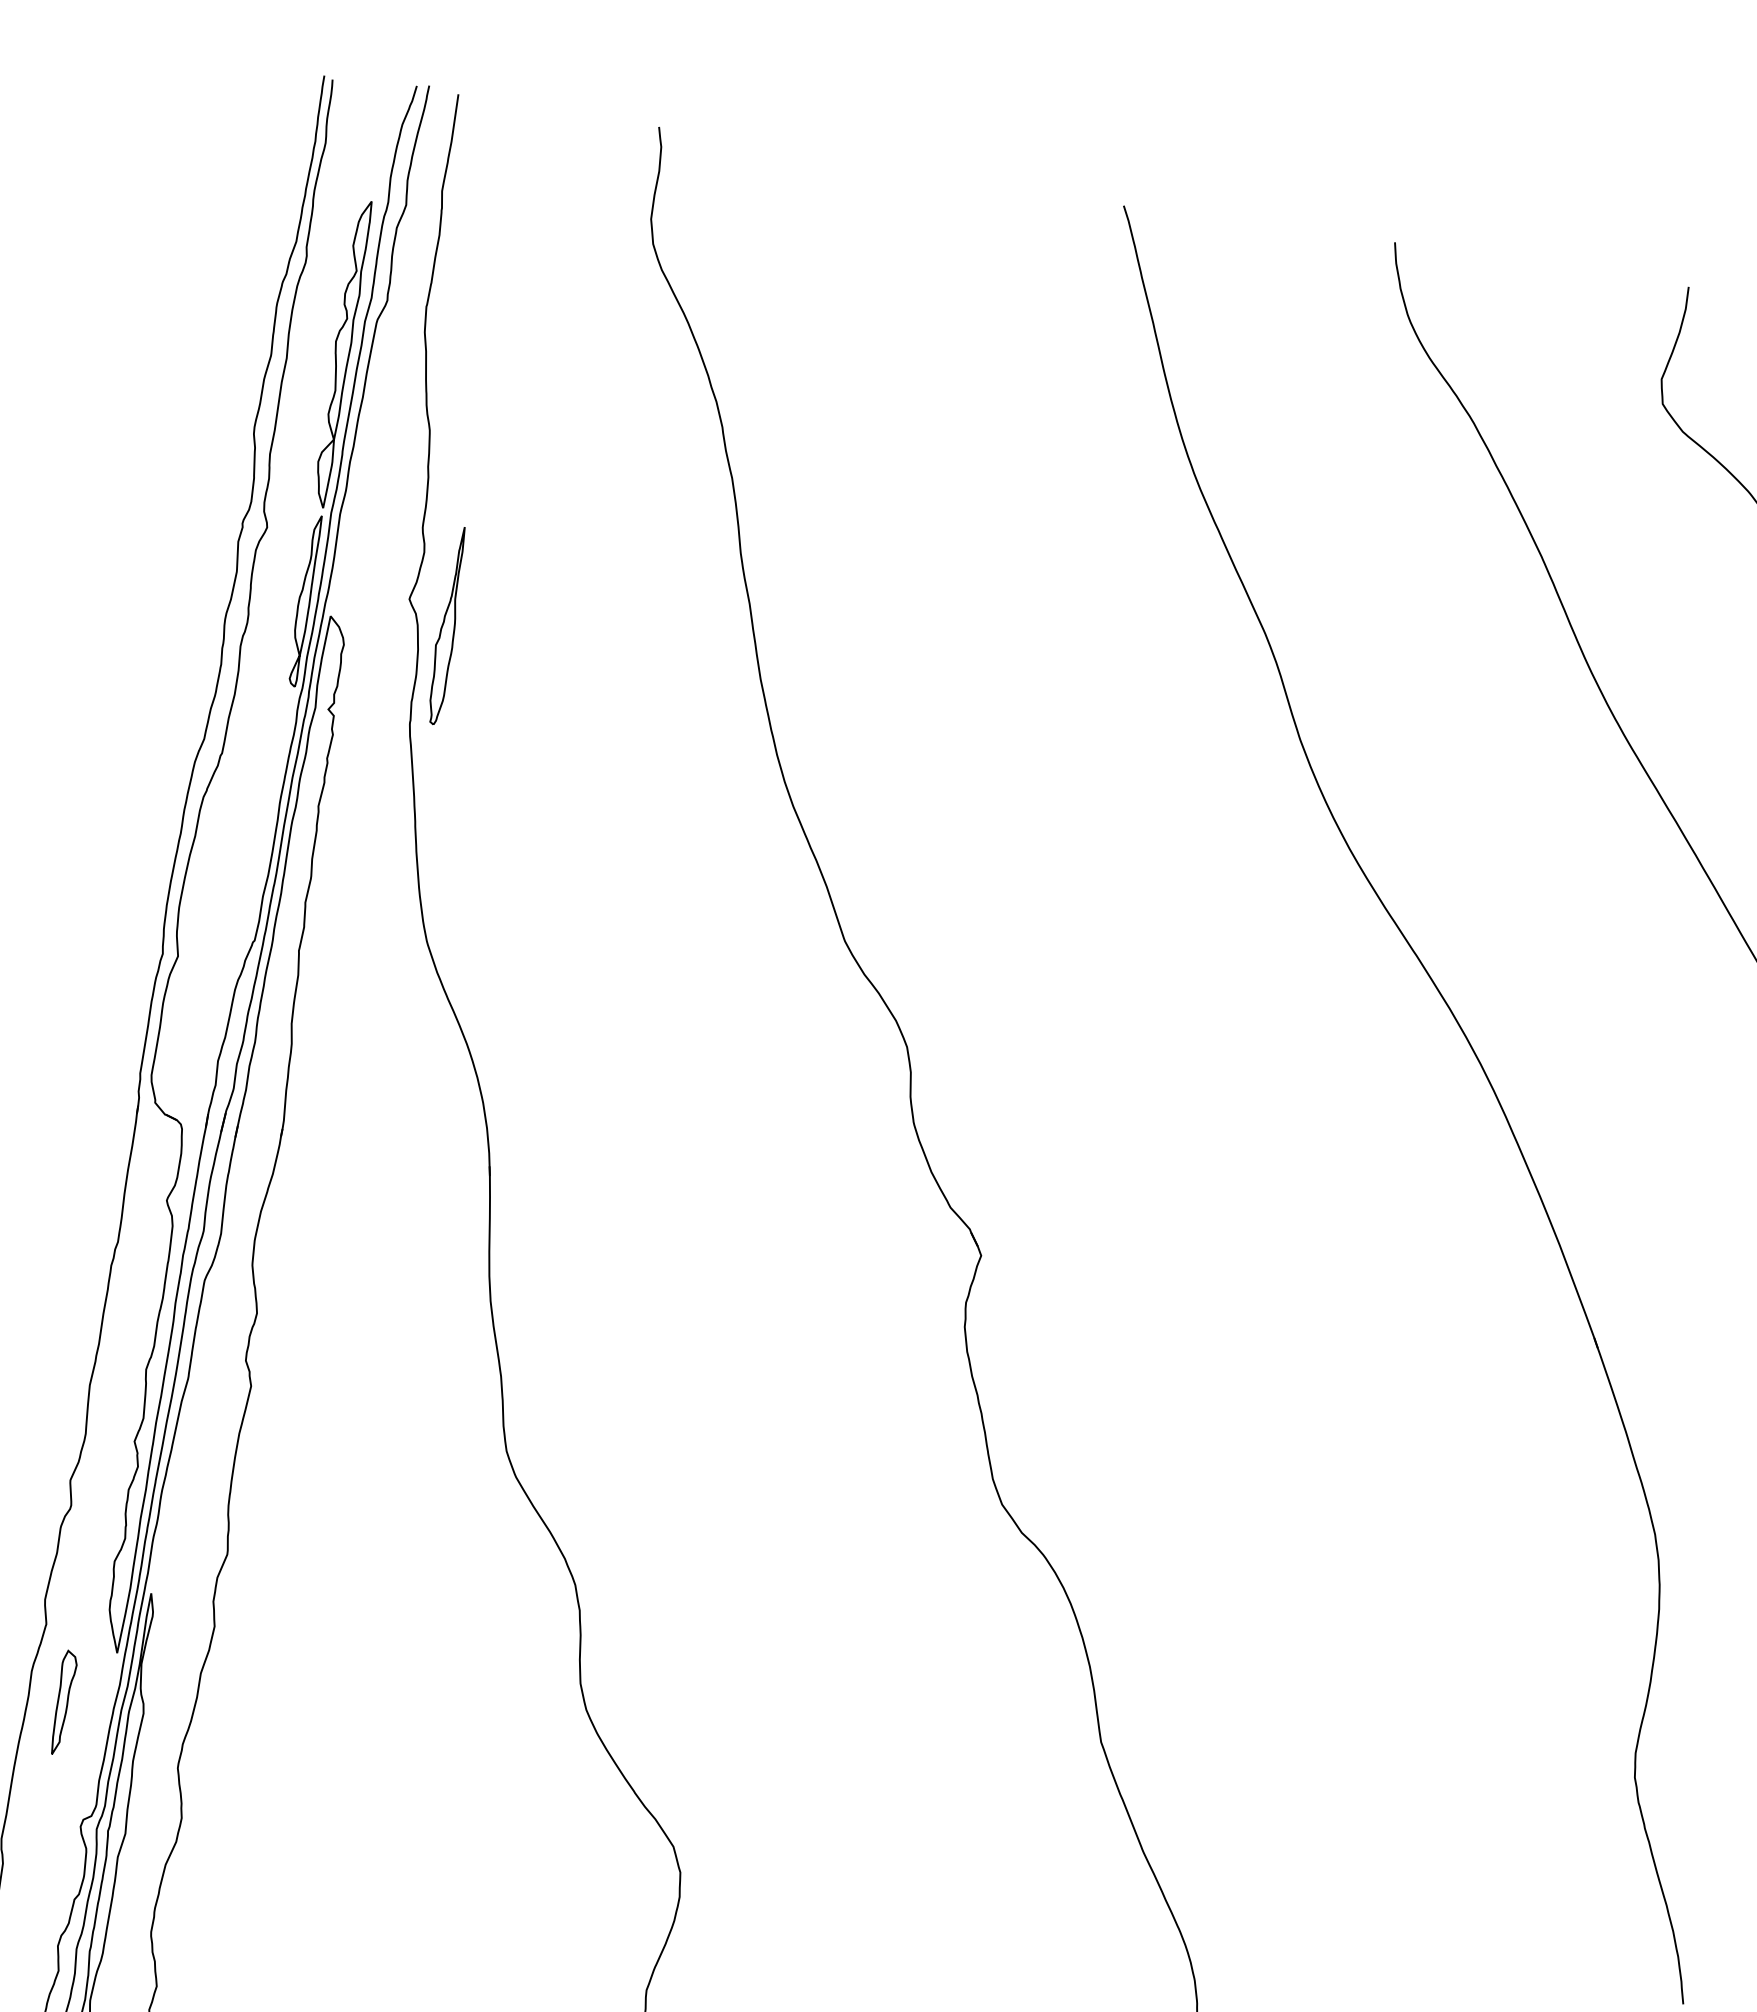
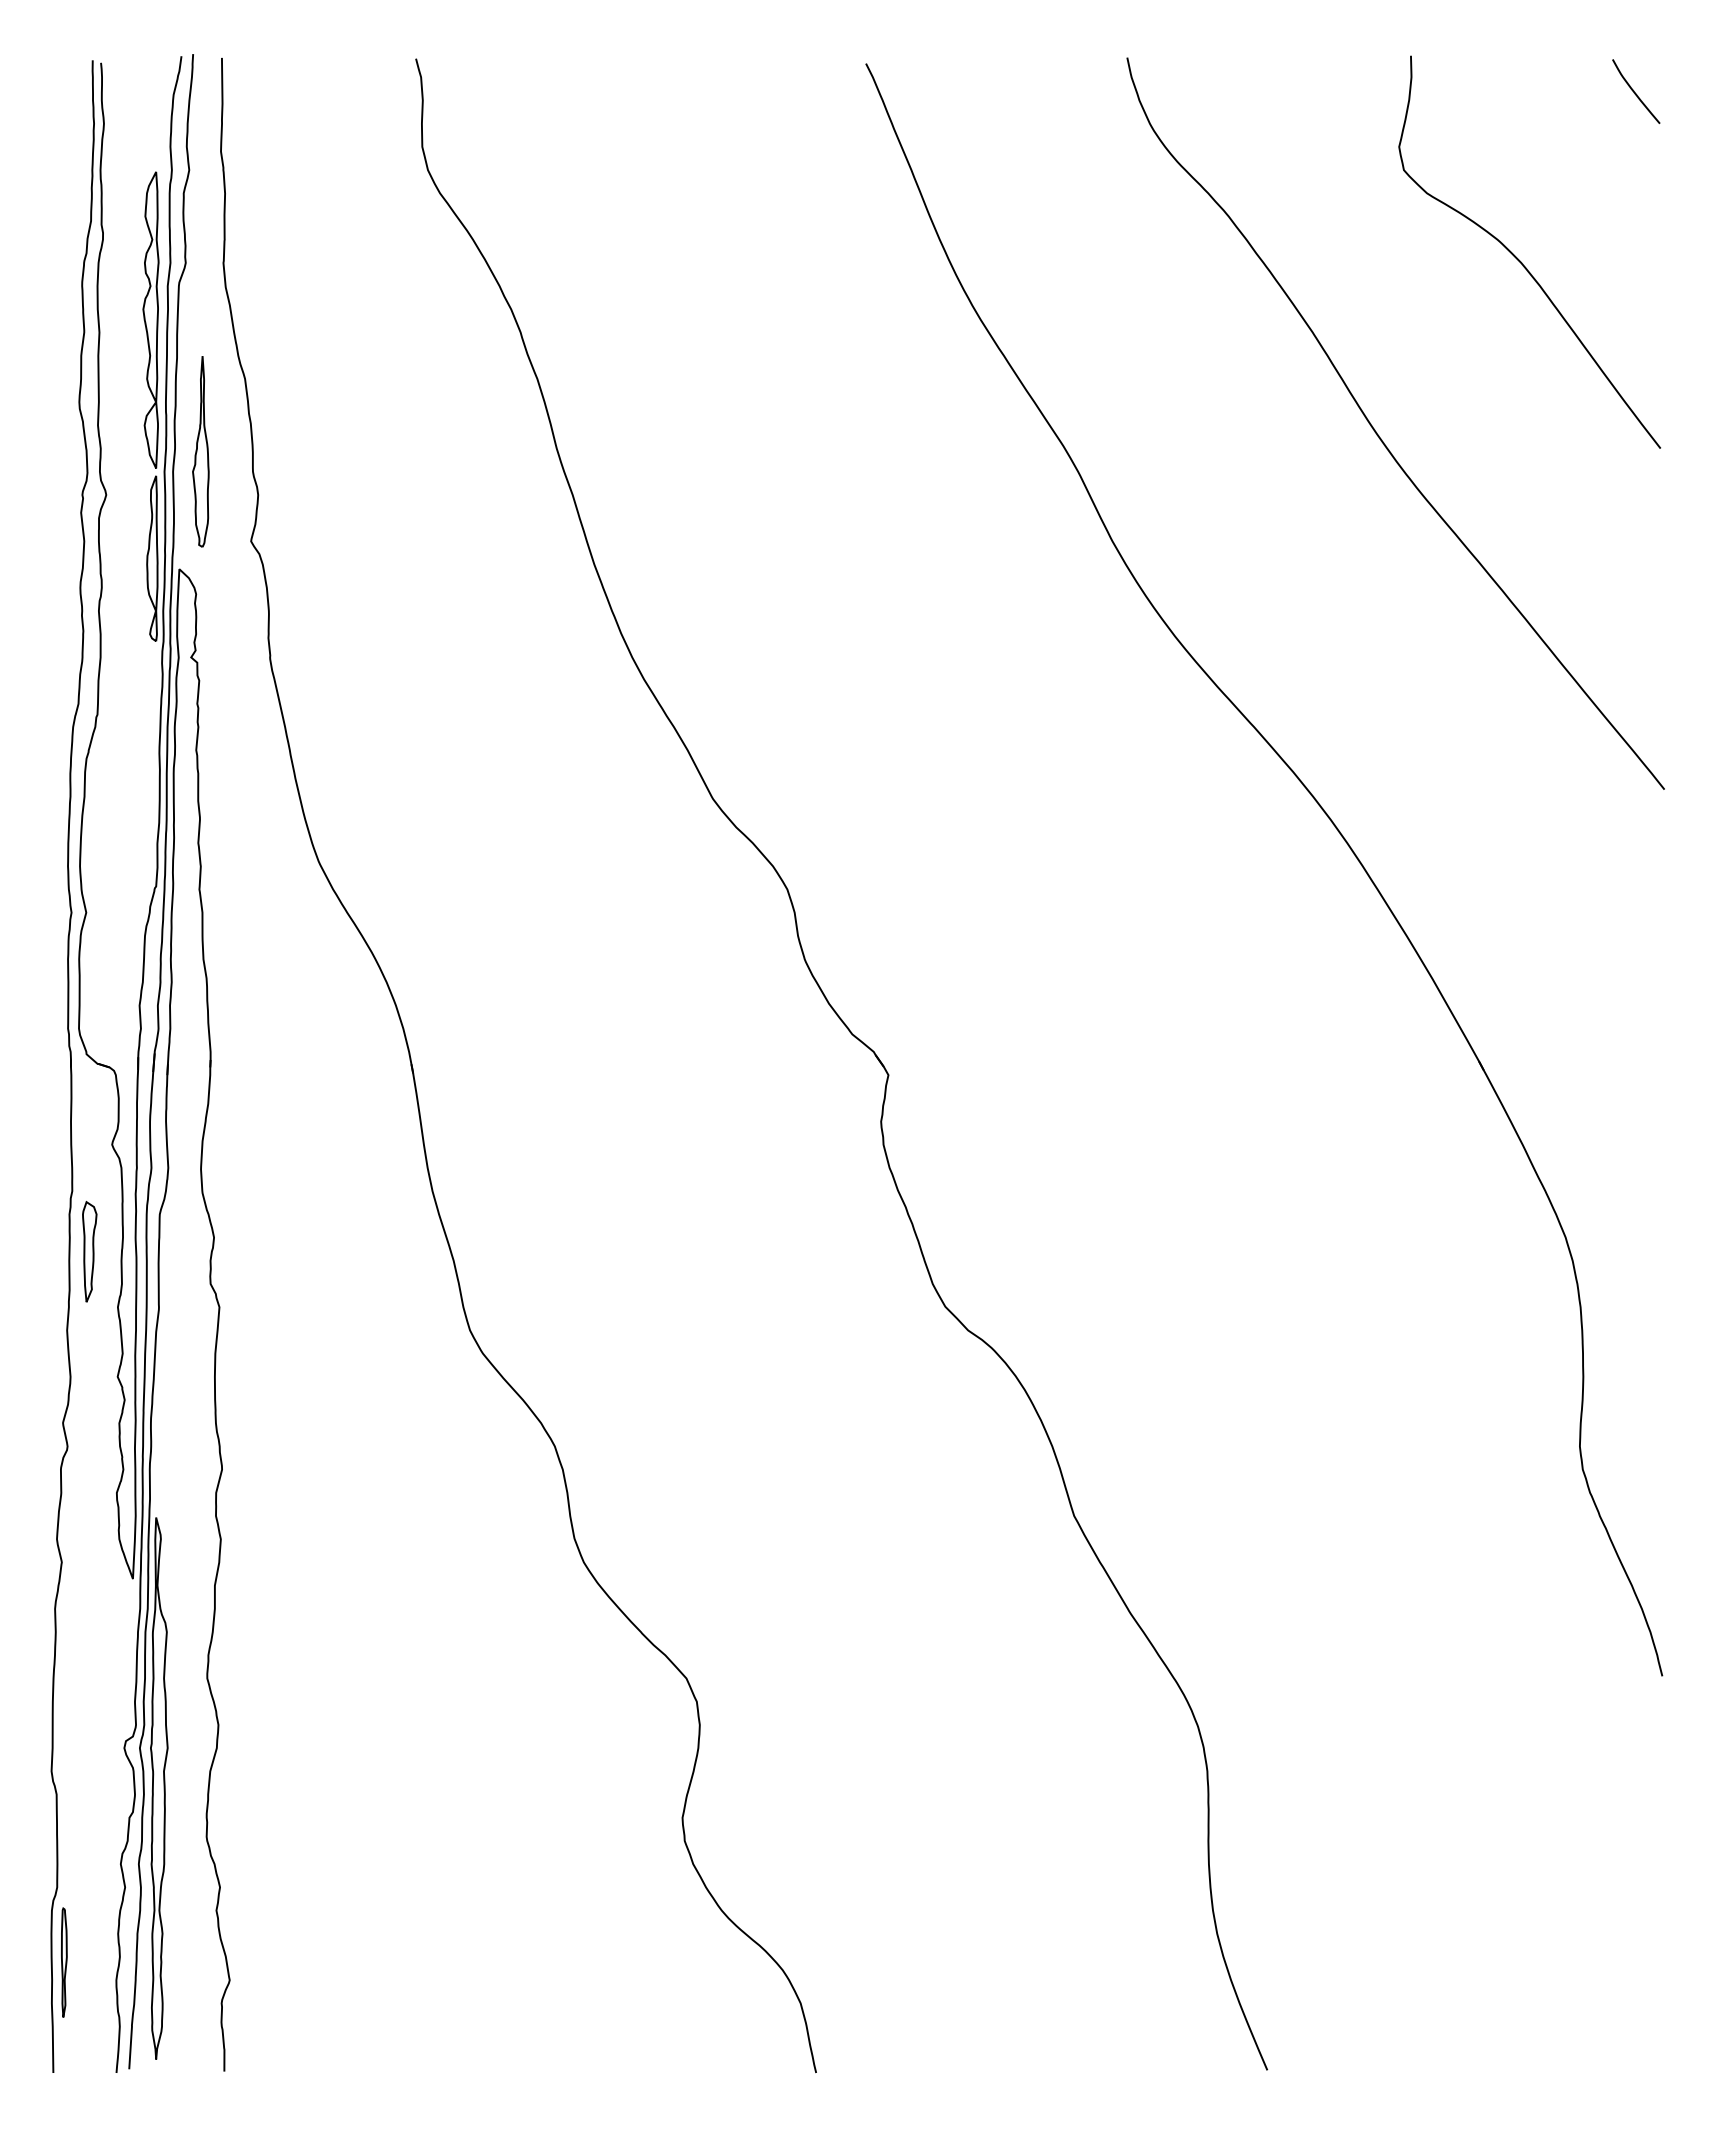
part: (447, 625) -> (200, 451), moved
part: (63, 1702) -> (89, 1251), moved

